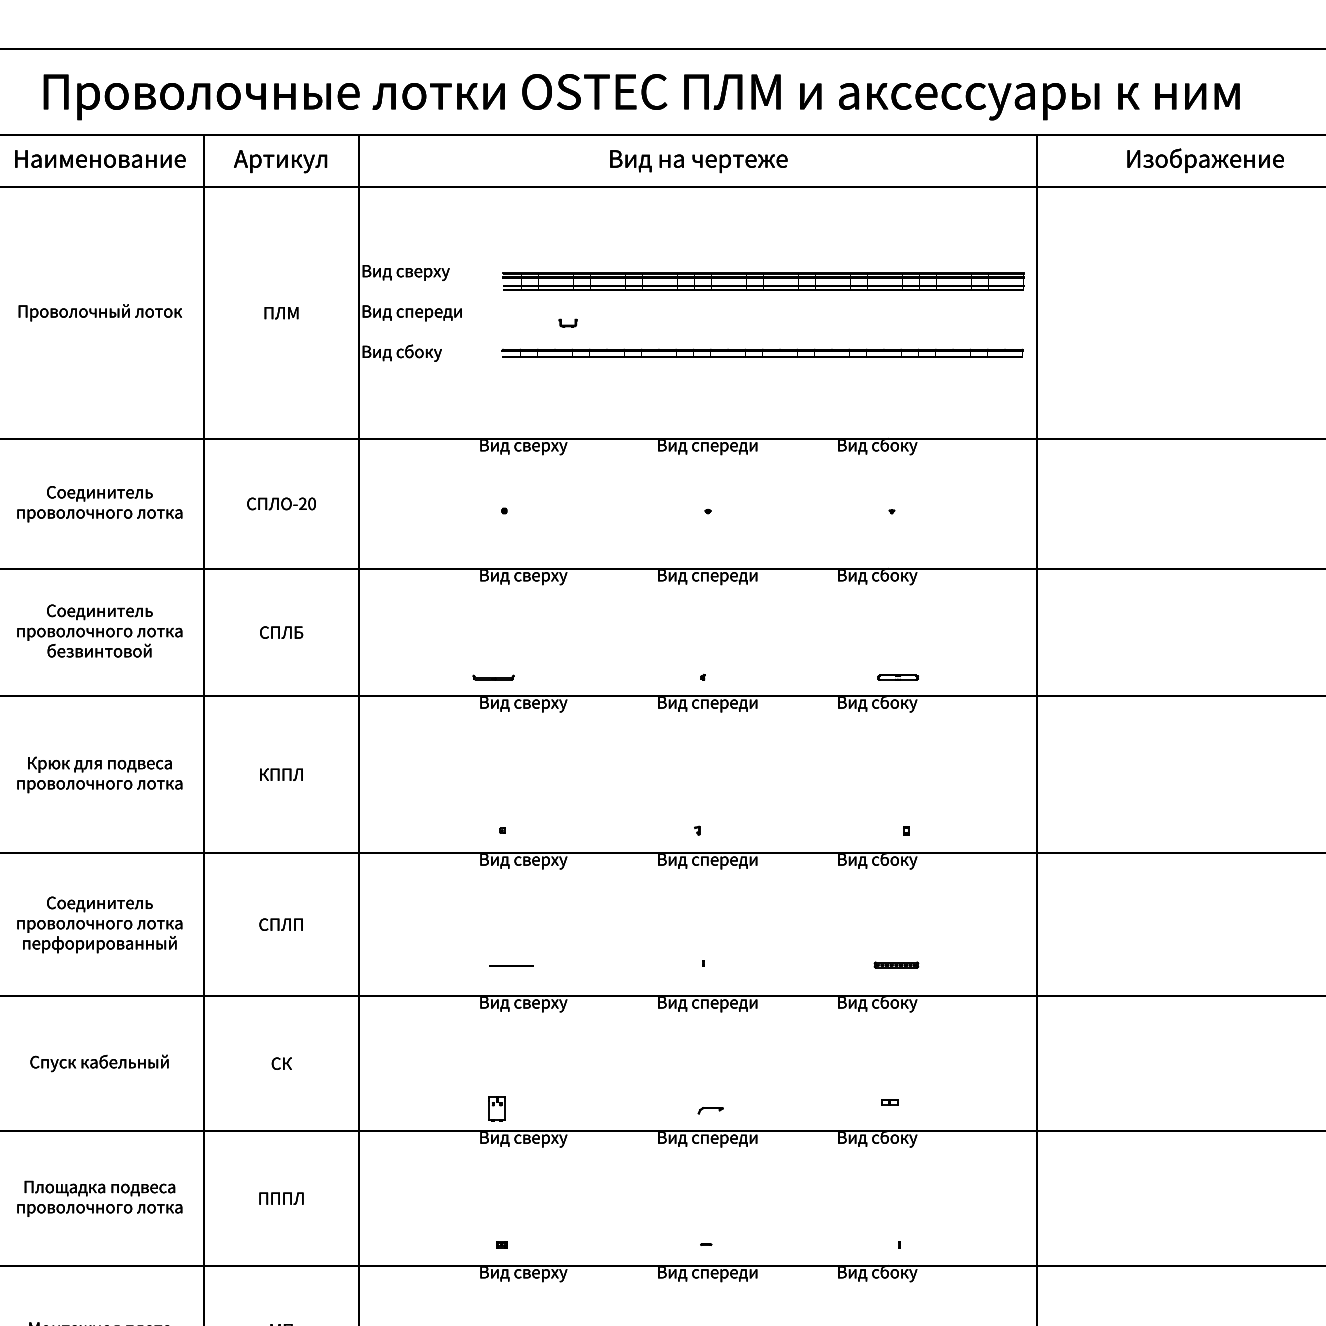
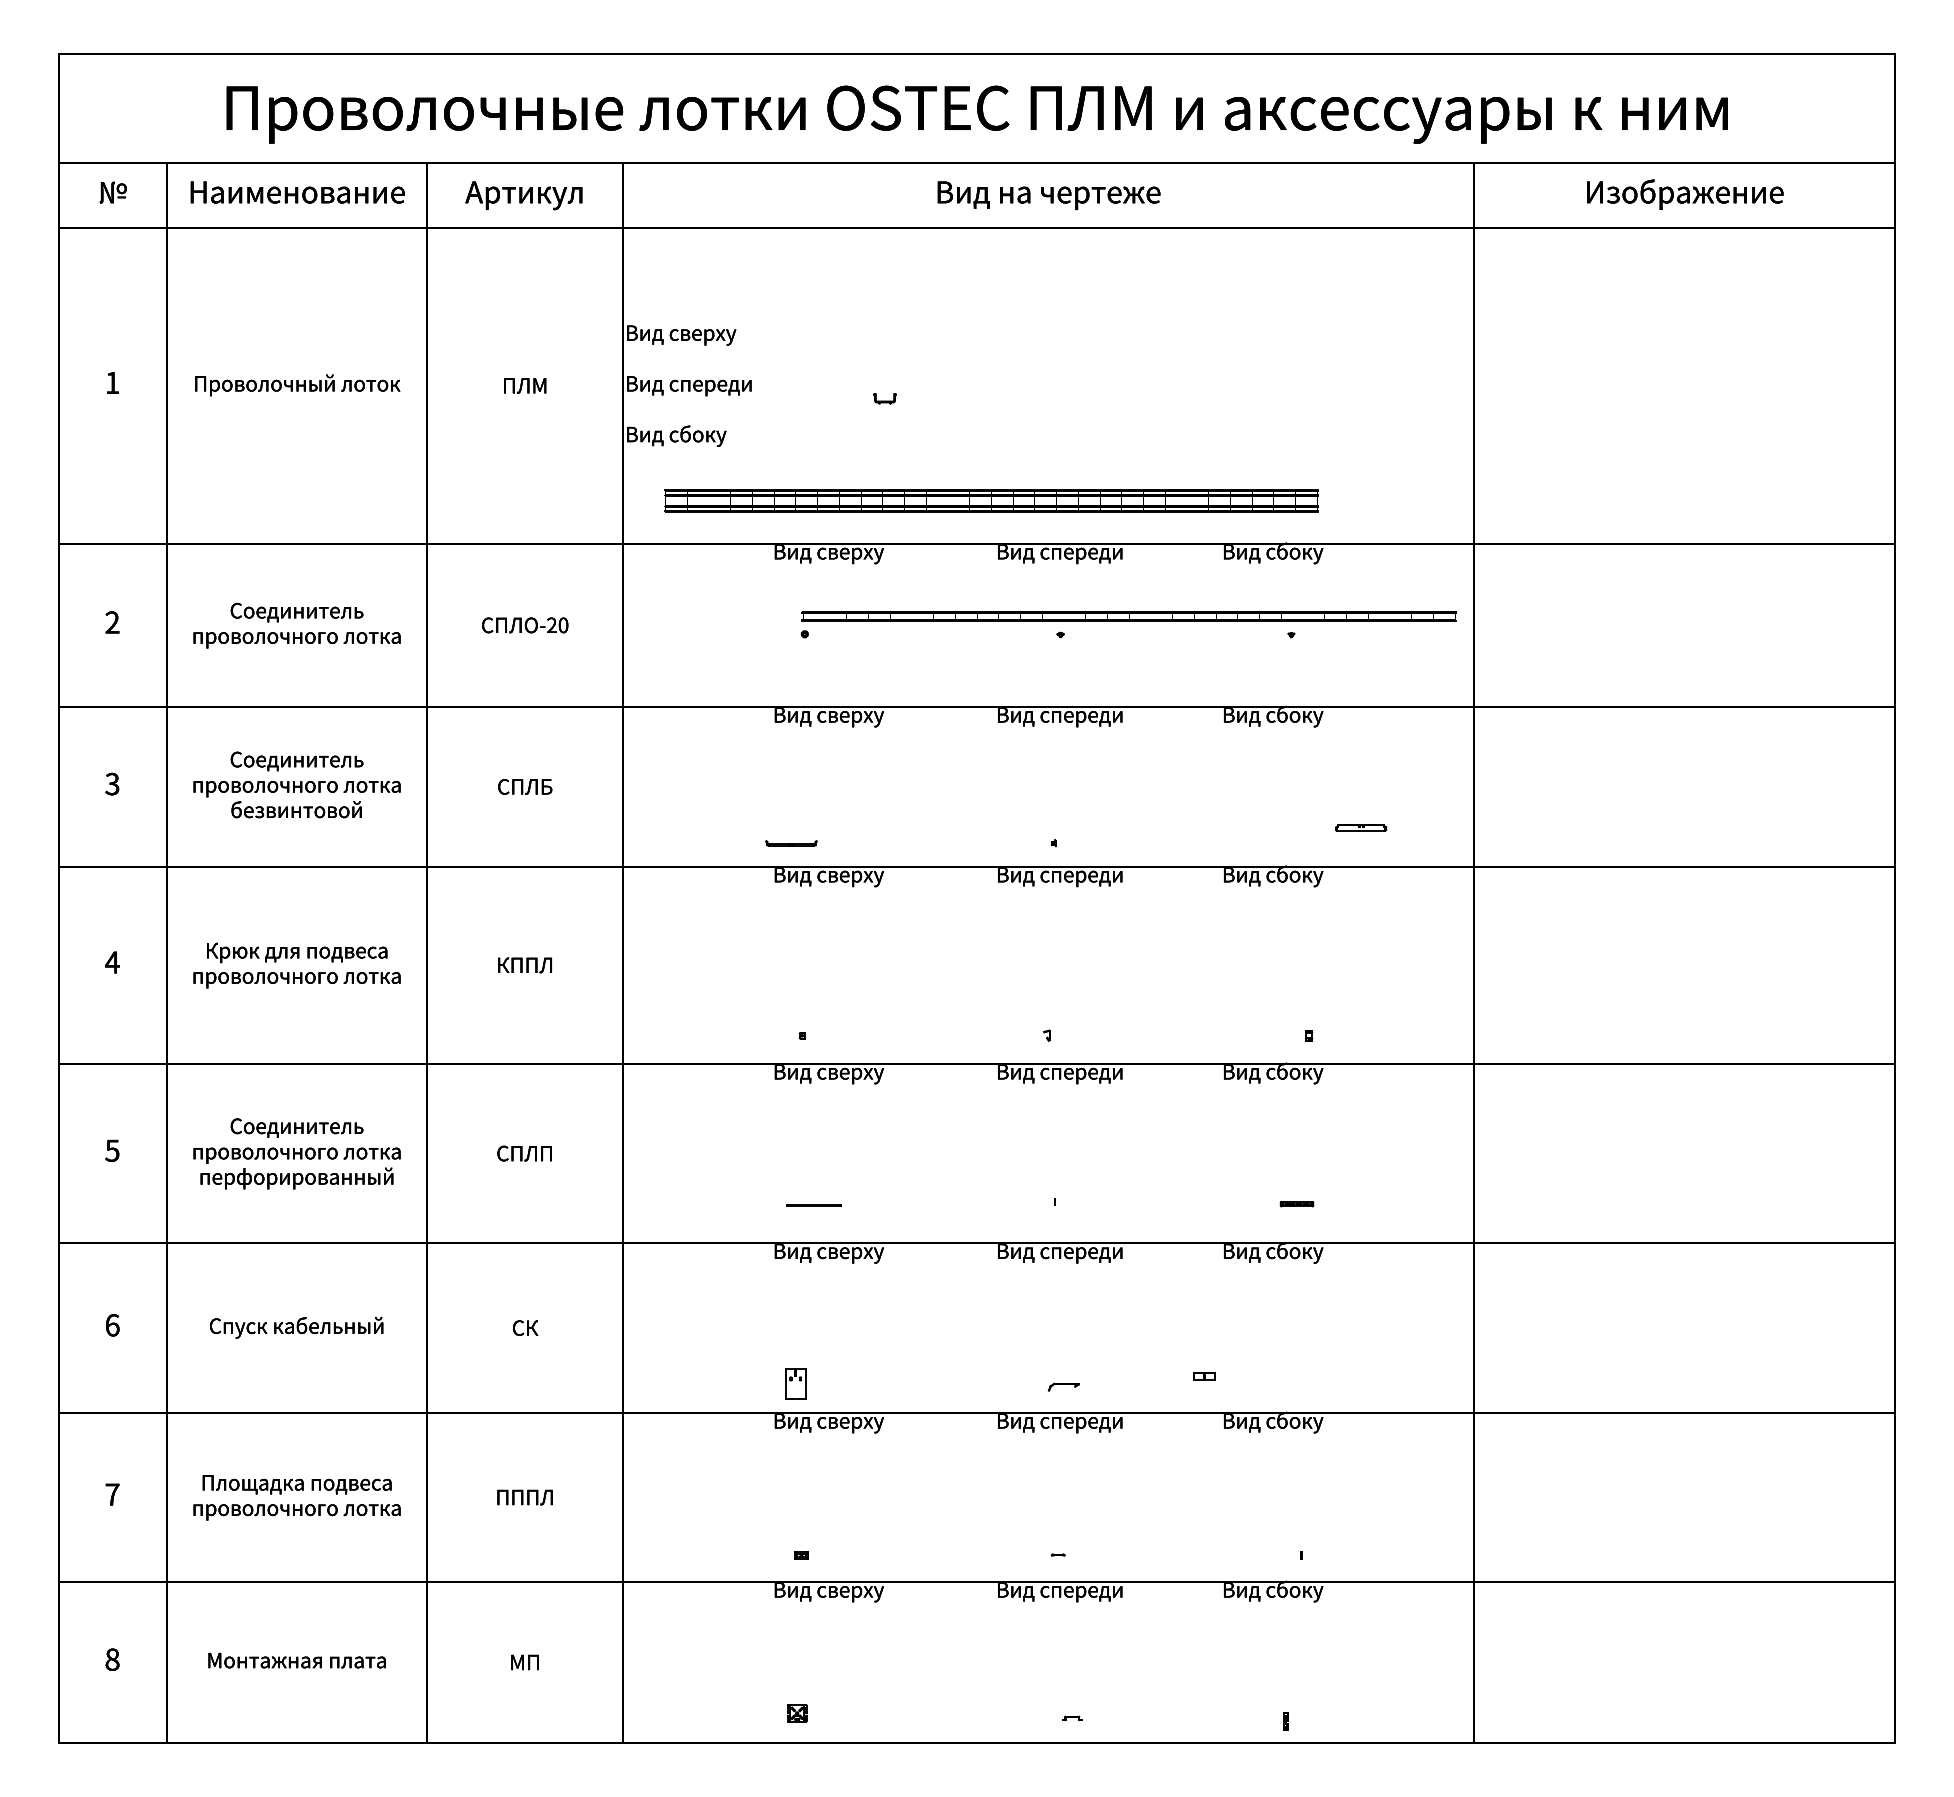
part: (763, 280) -> (991, 500), moved
part: (762, 353) -> (1128, 616), moved
part: (898, 676) -> (1361, 827), moved
part: (895, 965) -> (1296, 1204), size x0.6
part: (889, 1102) -> (1204, 1376), moved

